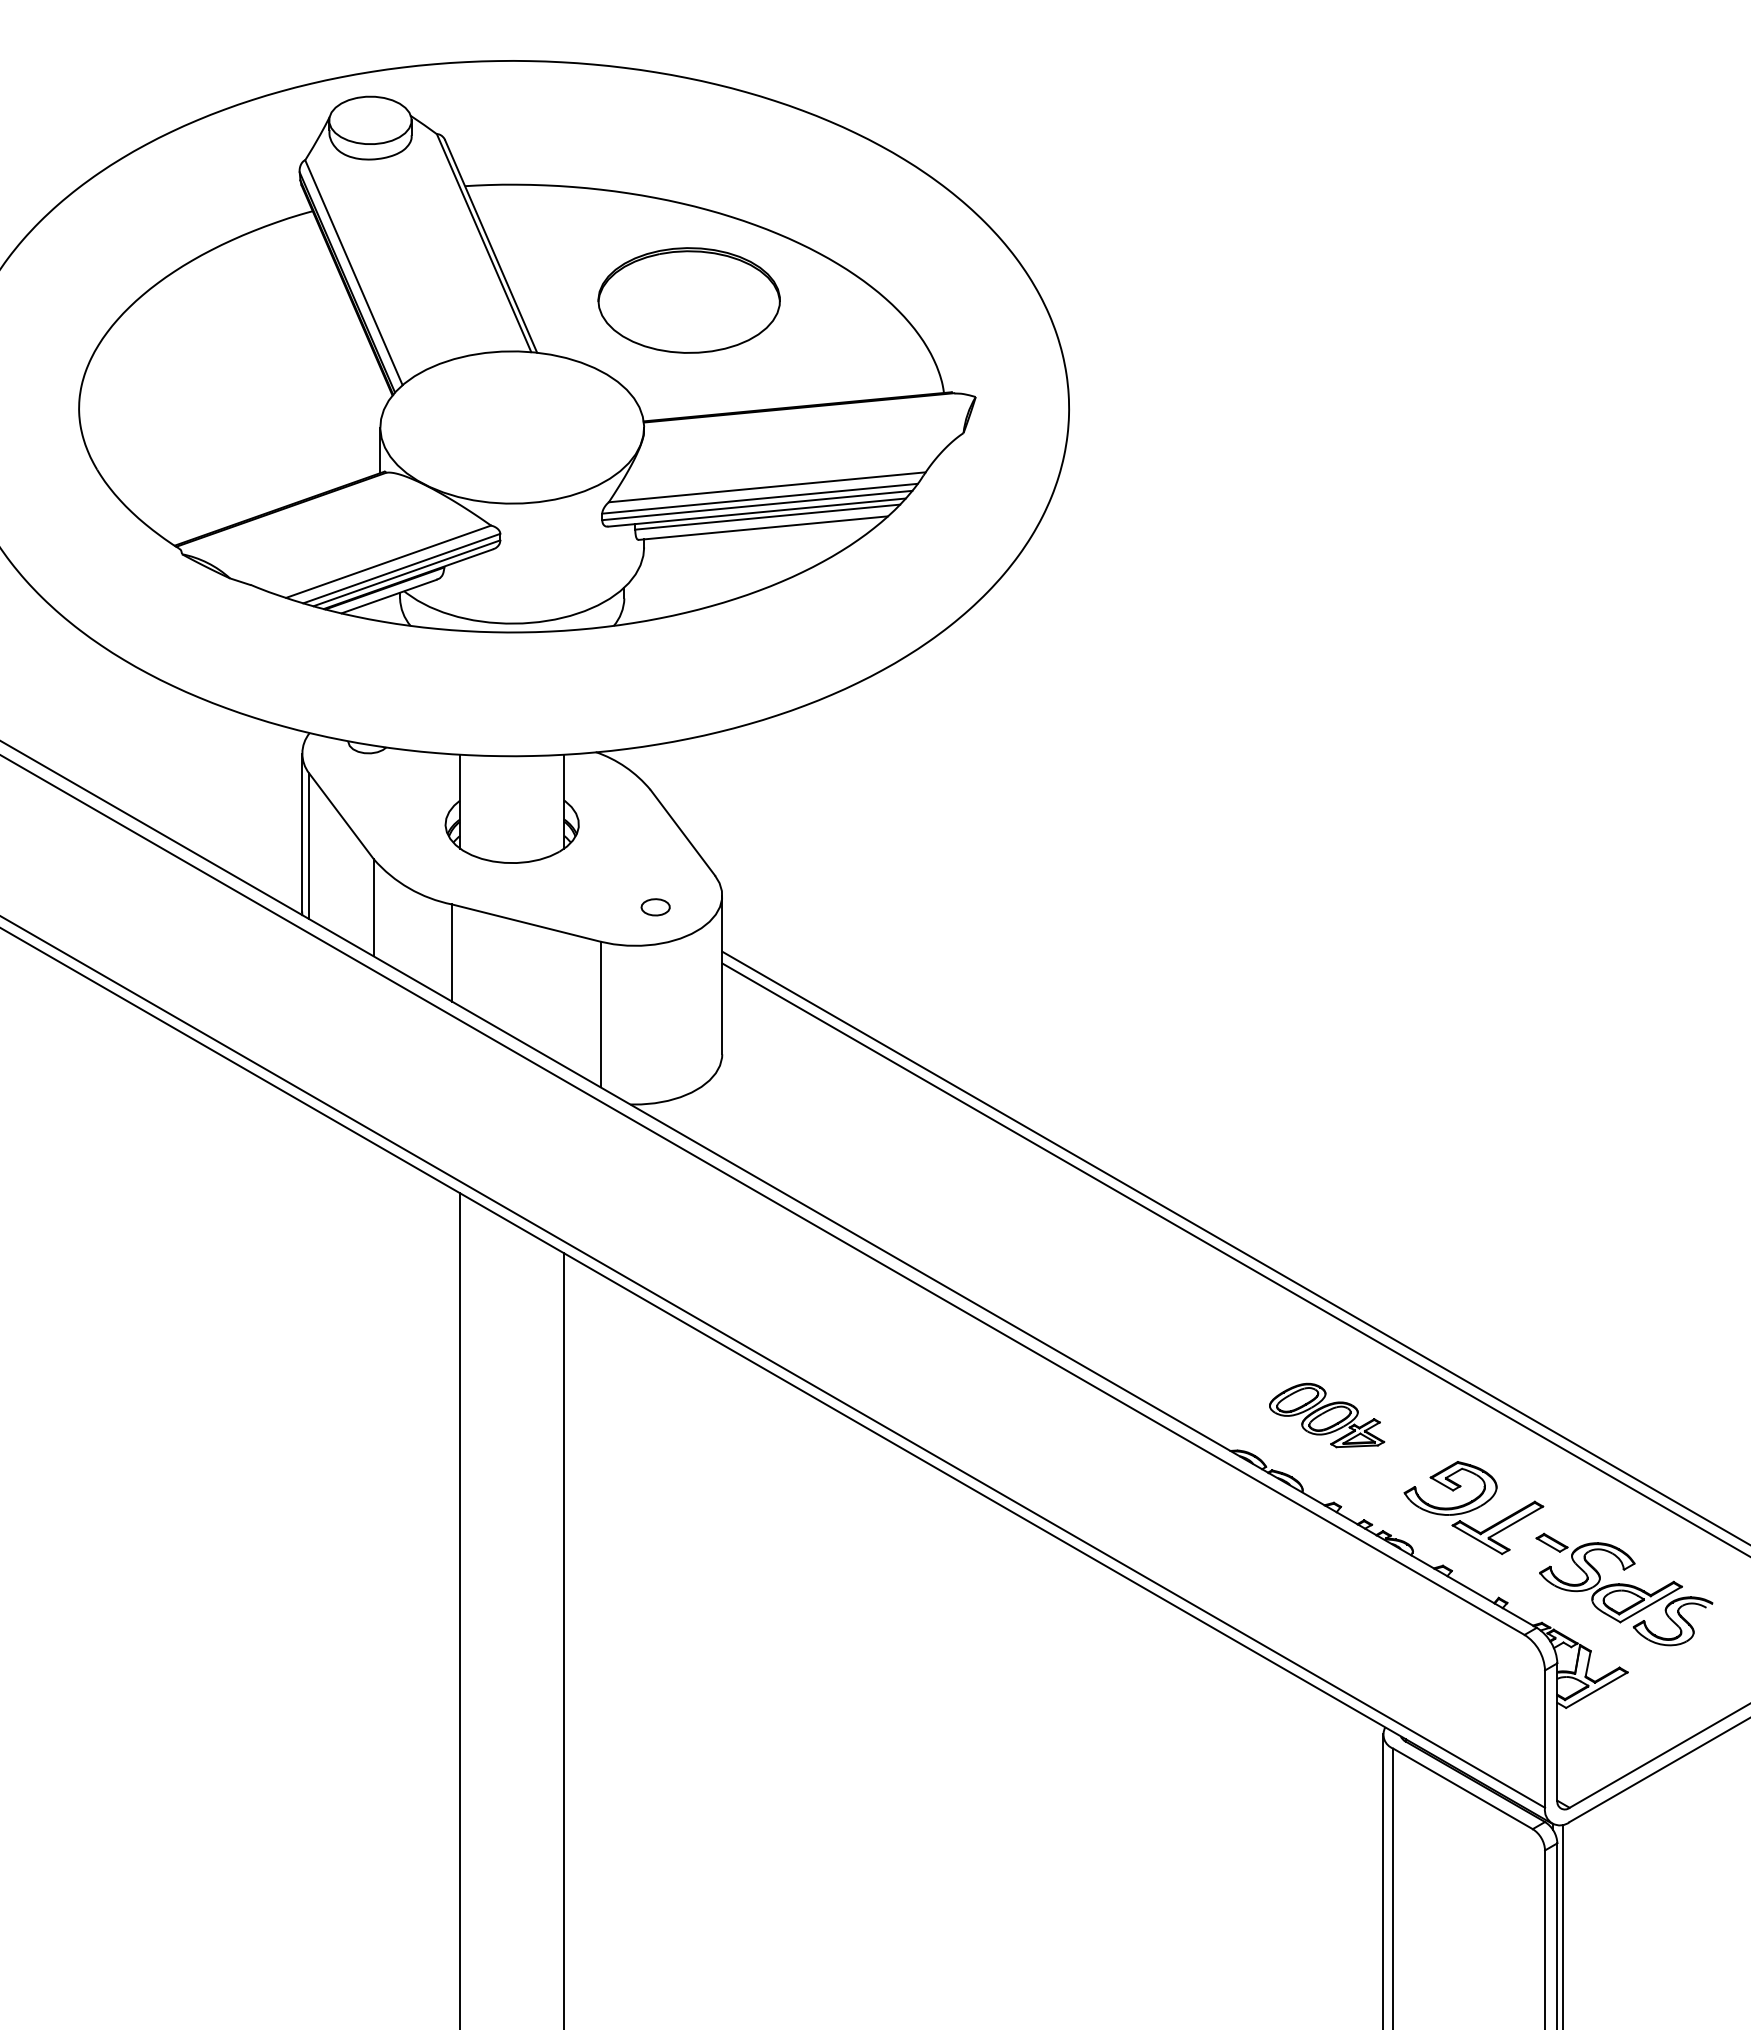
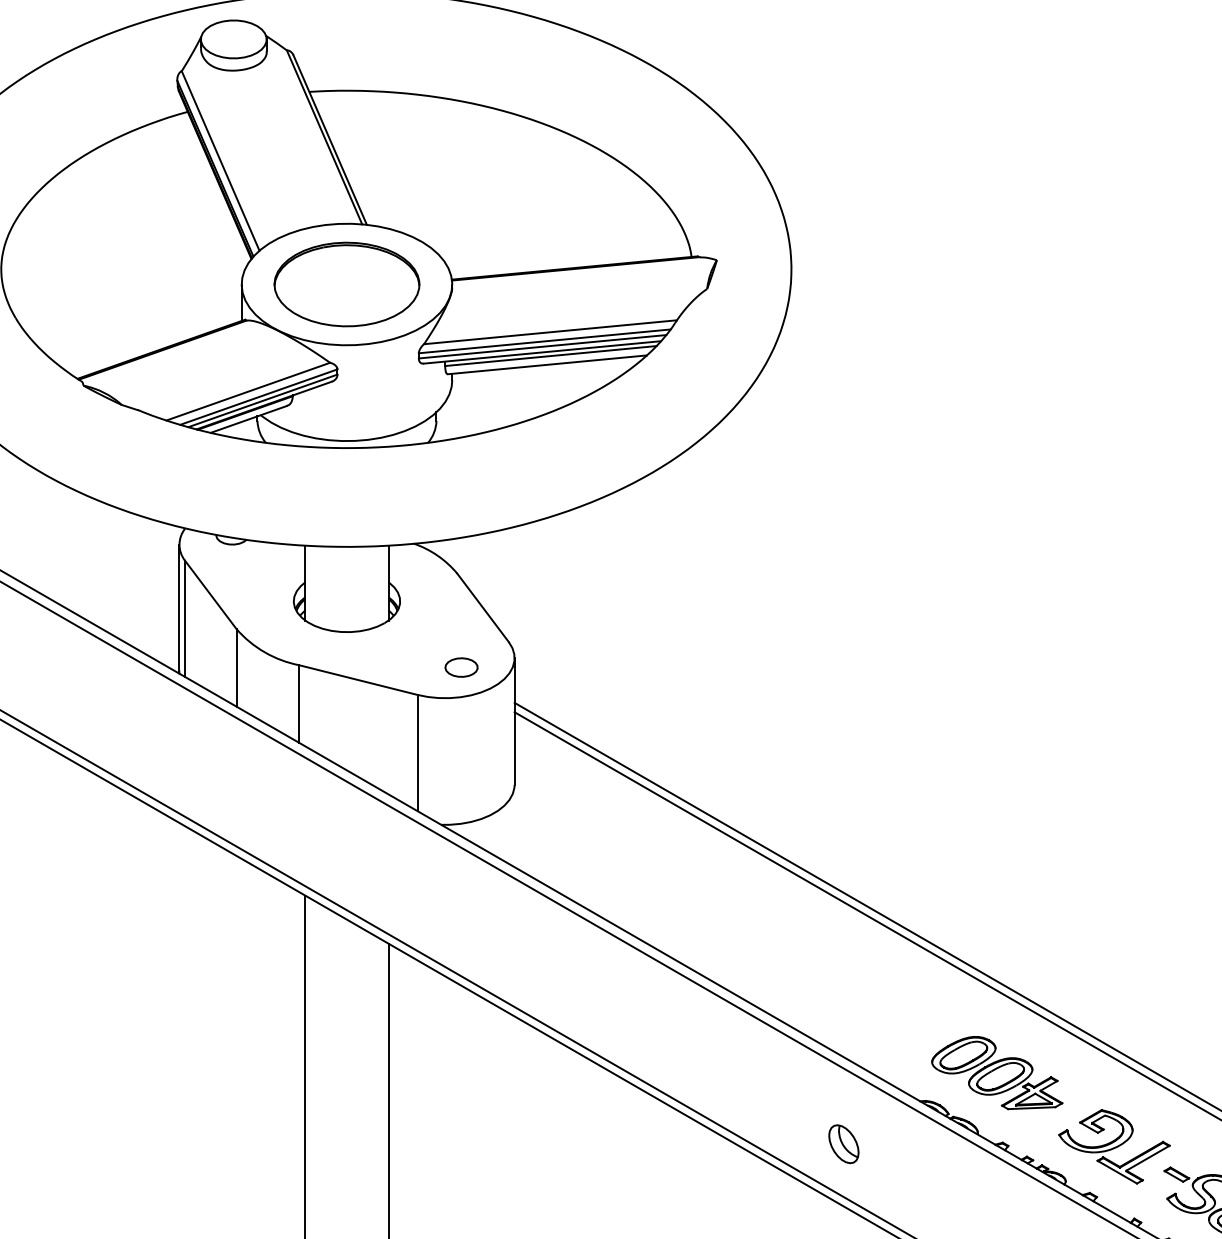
part: (688, 300) -> (346, 284), moved
part: (655, 906) -> (461, 666), size x1.43
part: (1326, 1415) -> (996, 1073), size x1.43
part: (1134, 1504) -> (843, 1144), added

